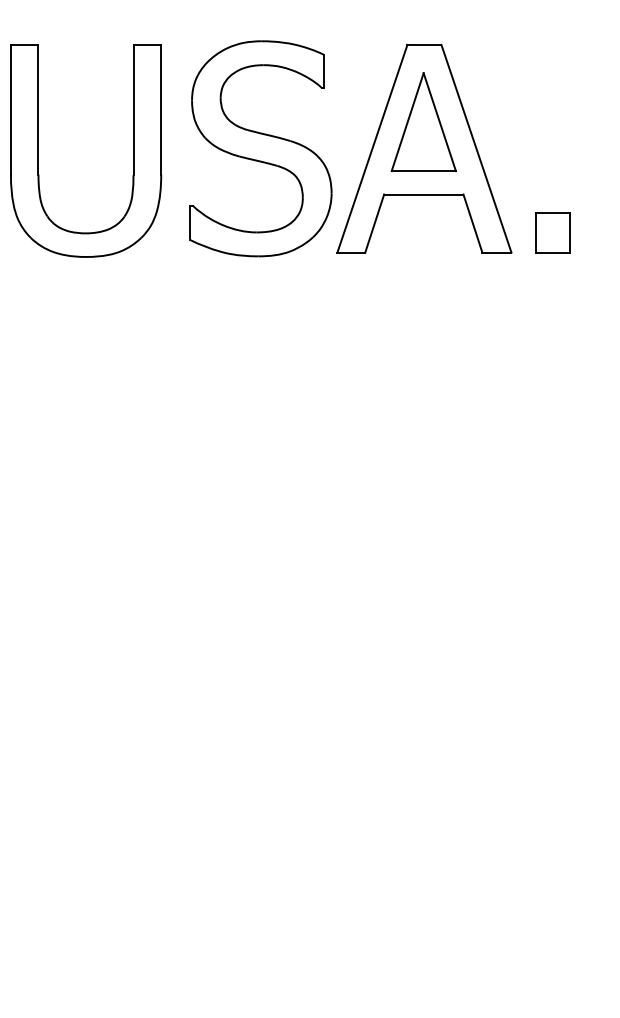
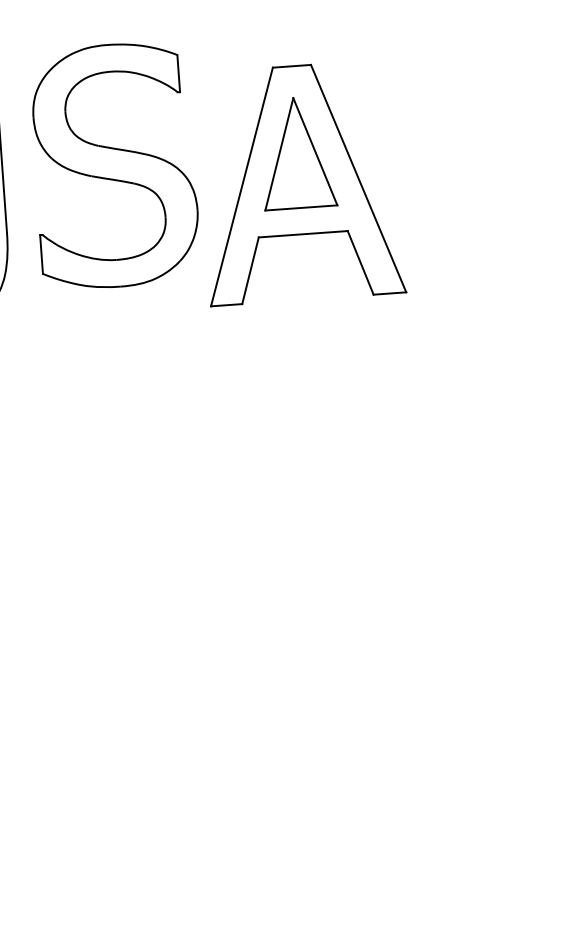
part: (260, 148) -> (114, 165), moved
part: (552, 232) -> (450, 266), removed

